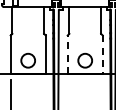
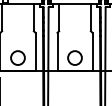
line: (67, 54) -> (57, 51), dashed -> solid
line: (102, 55) -> (92, 52), dashed -> solid

